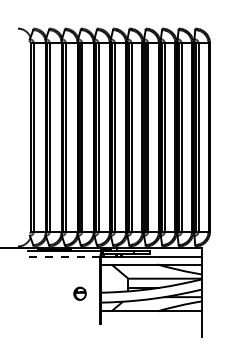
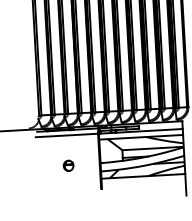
line: (62, 257) -> (66, 135), dashed -> solid
part: (79, 293) -> (68, 165), moved

